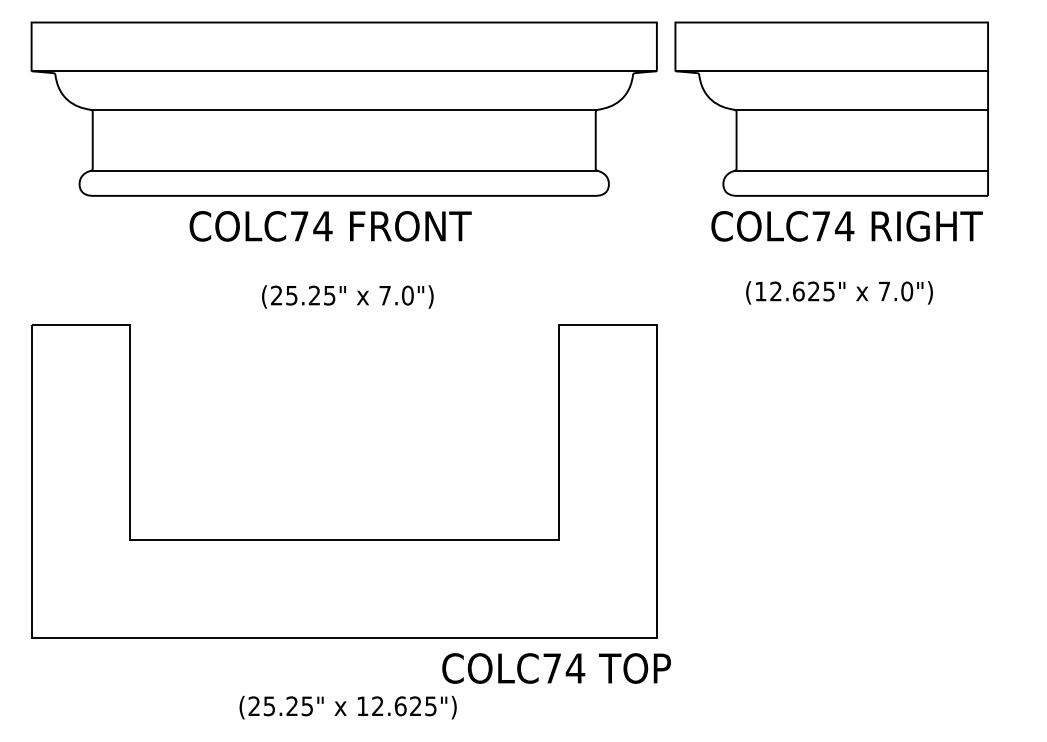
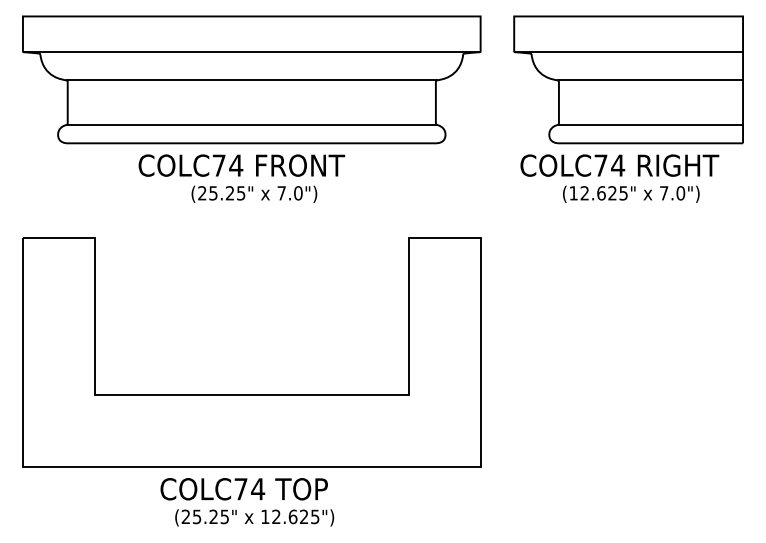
part: (831, 108) -> (628, 79), moved
text: (839, 291) -> (631, 193), moved
text: (347, 295) -> (254, 193), moved
text: (555, 668) -> (243, 489), moved

